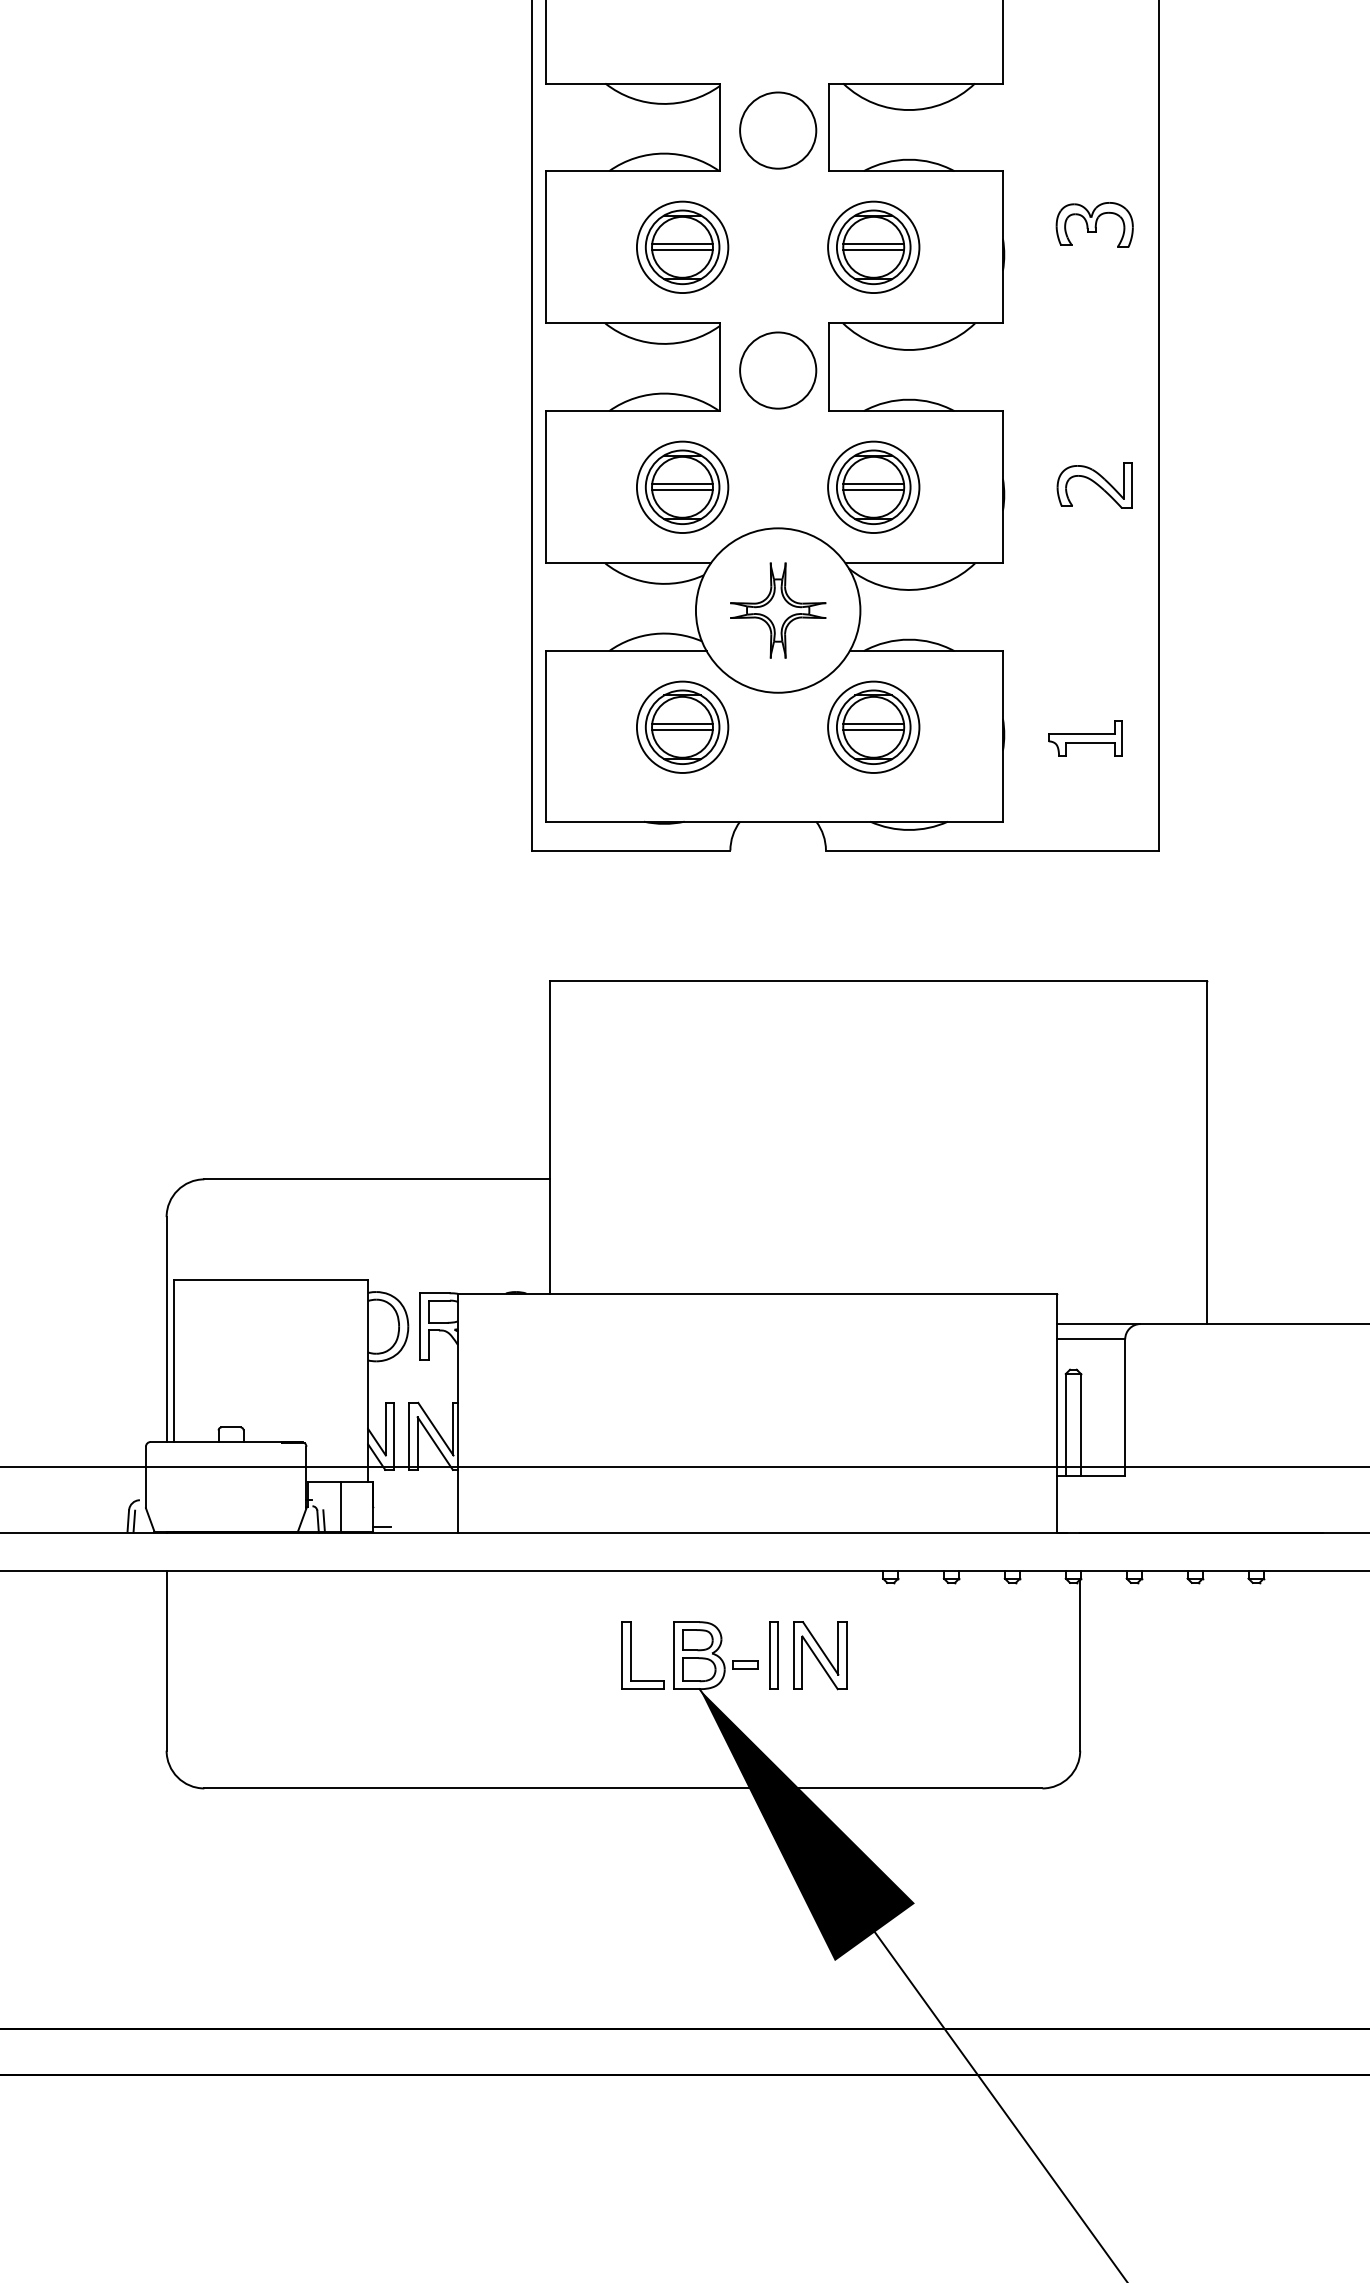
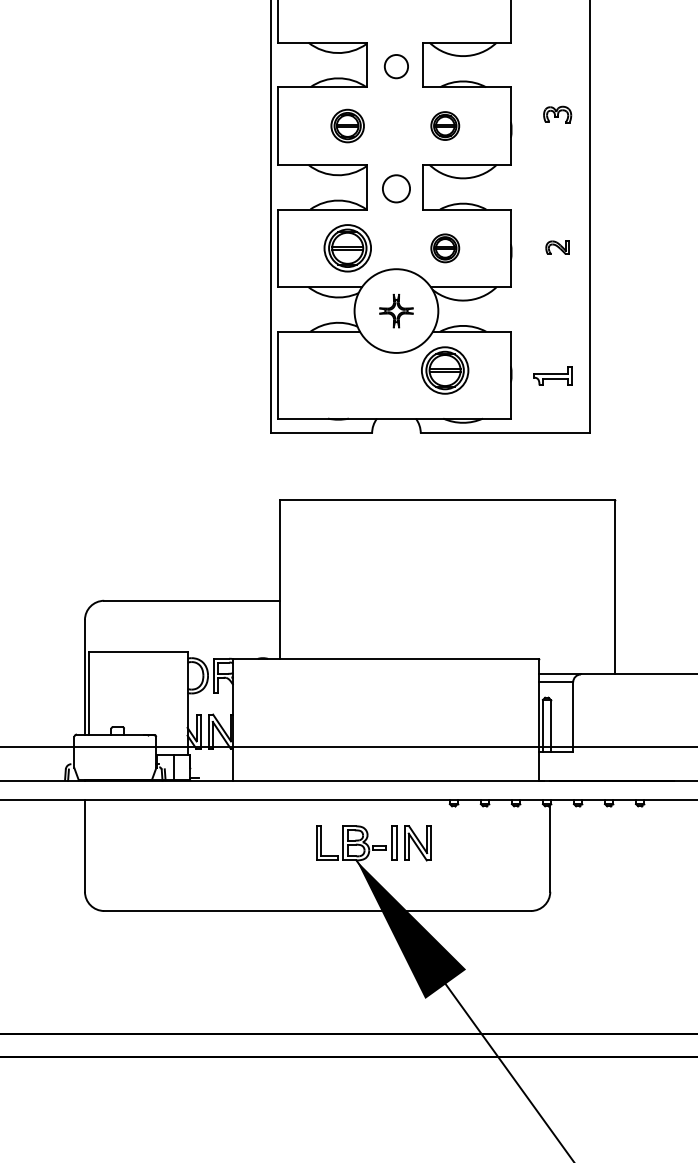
circle: (778, 130) -> (396, 66), size x0.6
part: (1094, 224) -> (557, 114), size x0.7
part: (682, 246) -> (347, 125), size x0.7
part: (874, 246) -> (445, 125), size x0.6
circle: (778, 369) -> (396, 188), size x0.7
part: (1094, 485) -> (557, 247), size x0.6
part: (874, 487) -> (445, 248), size x0.6
part: (778, 609) -> (396, 310), size x0.7
part: (682, 727) -> (347, 370), removed

